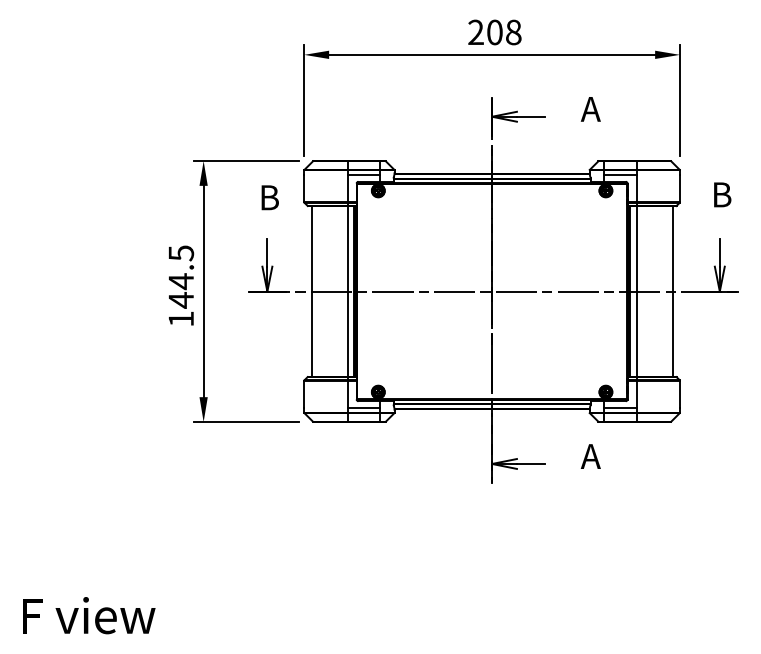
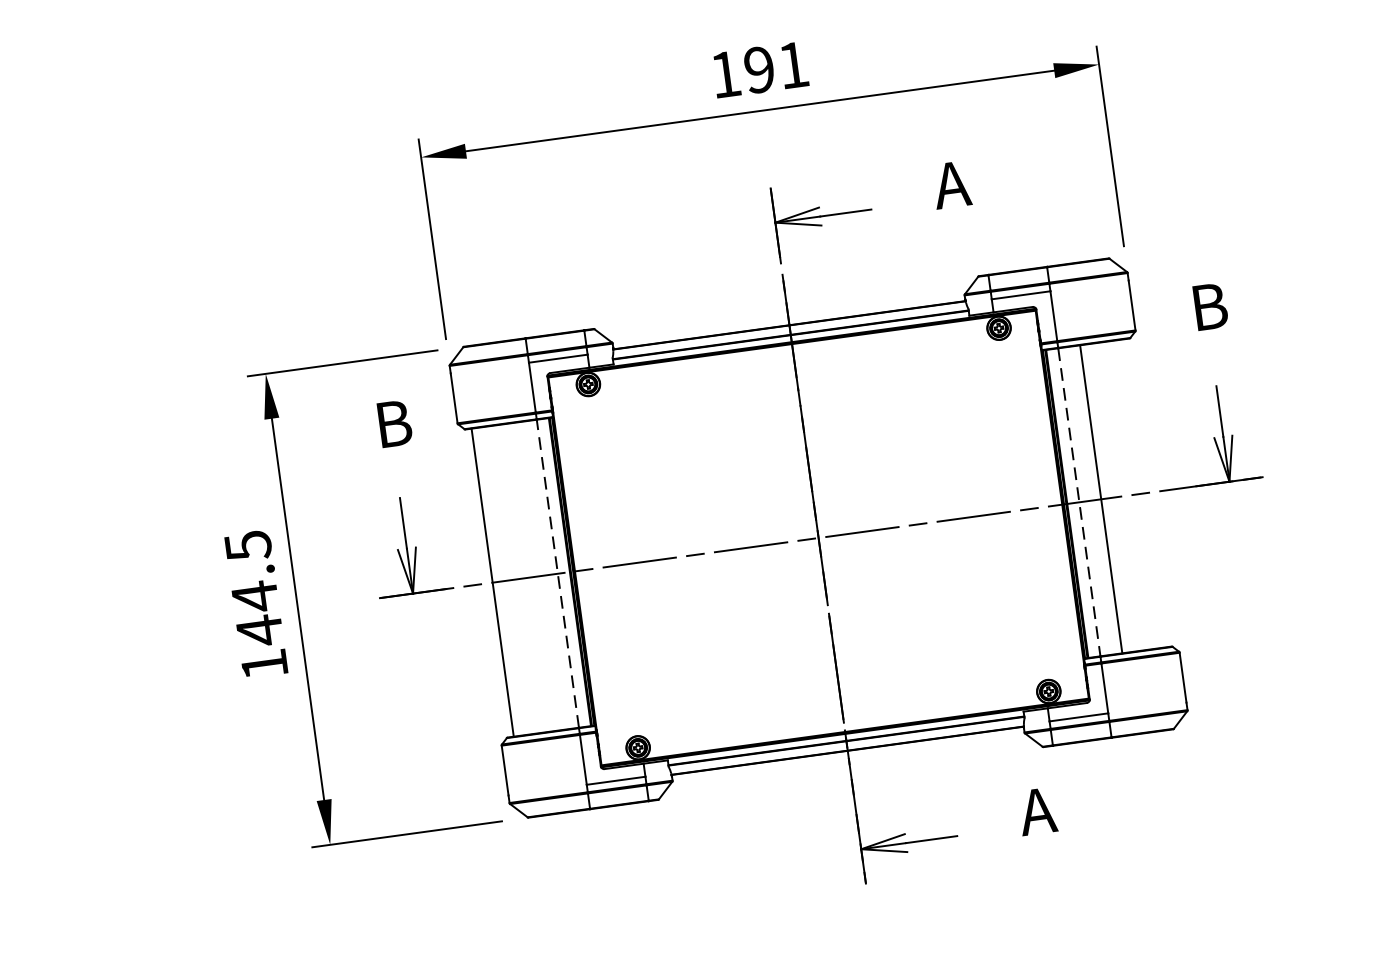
text: (494, 32) -> (758, 70), 208 -> 191
line: (347, 291) -> (557, 573), solid -> dashed
line: (672, 291) -> (1100, 499), moved
line: (636, 292) -> (1079, 504), solid -> dashed

